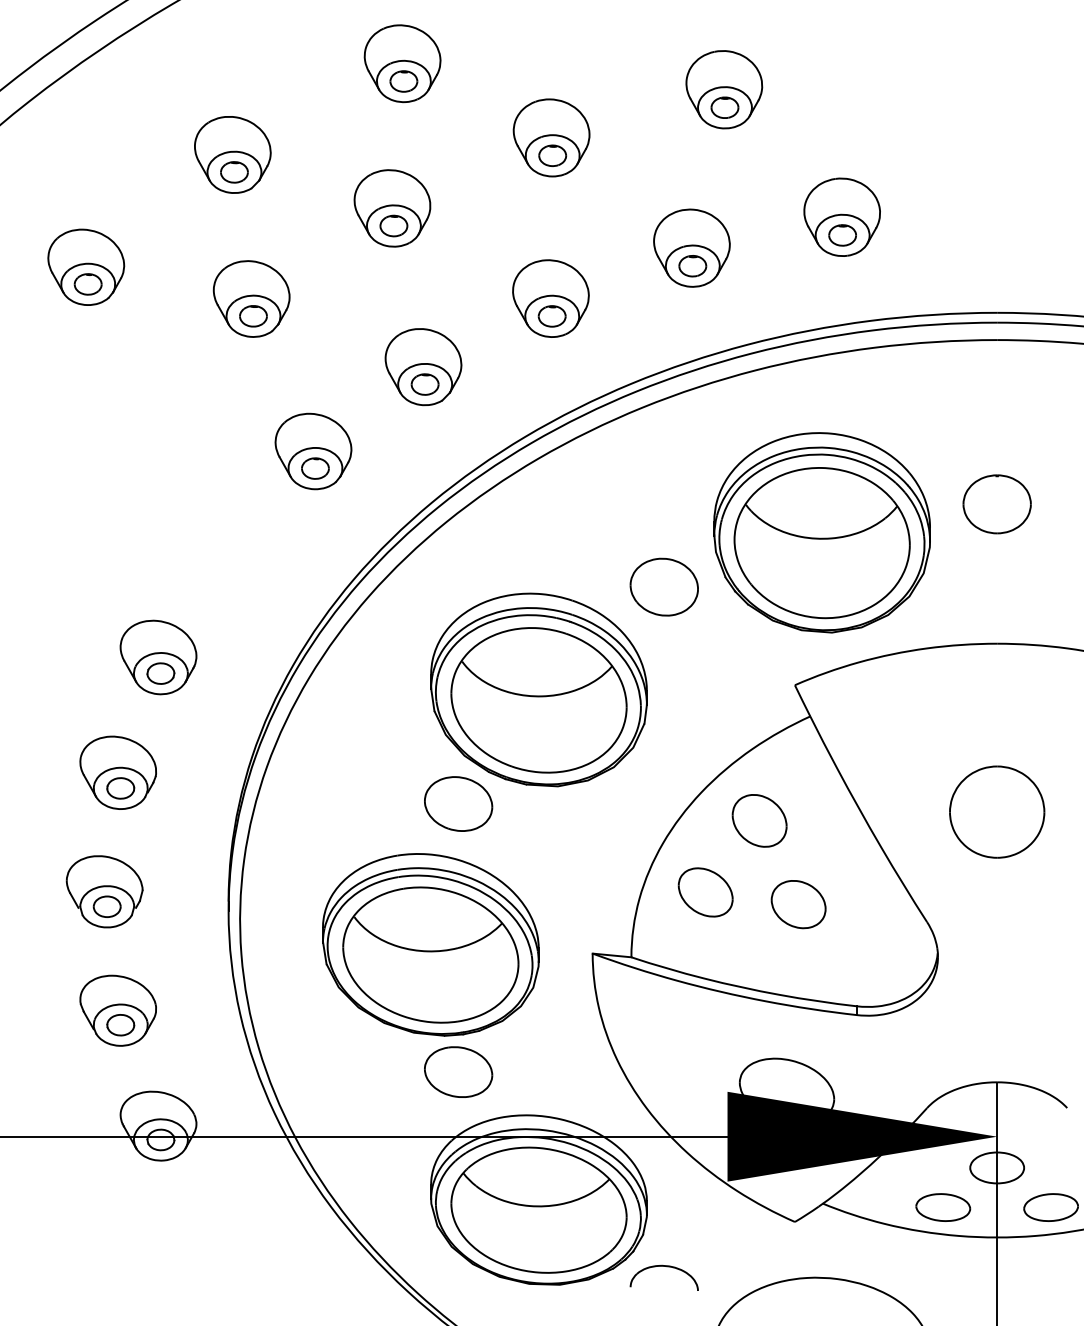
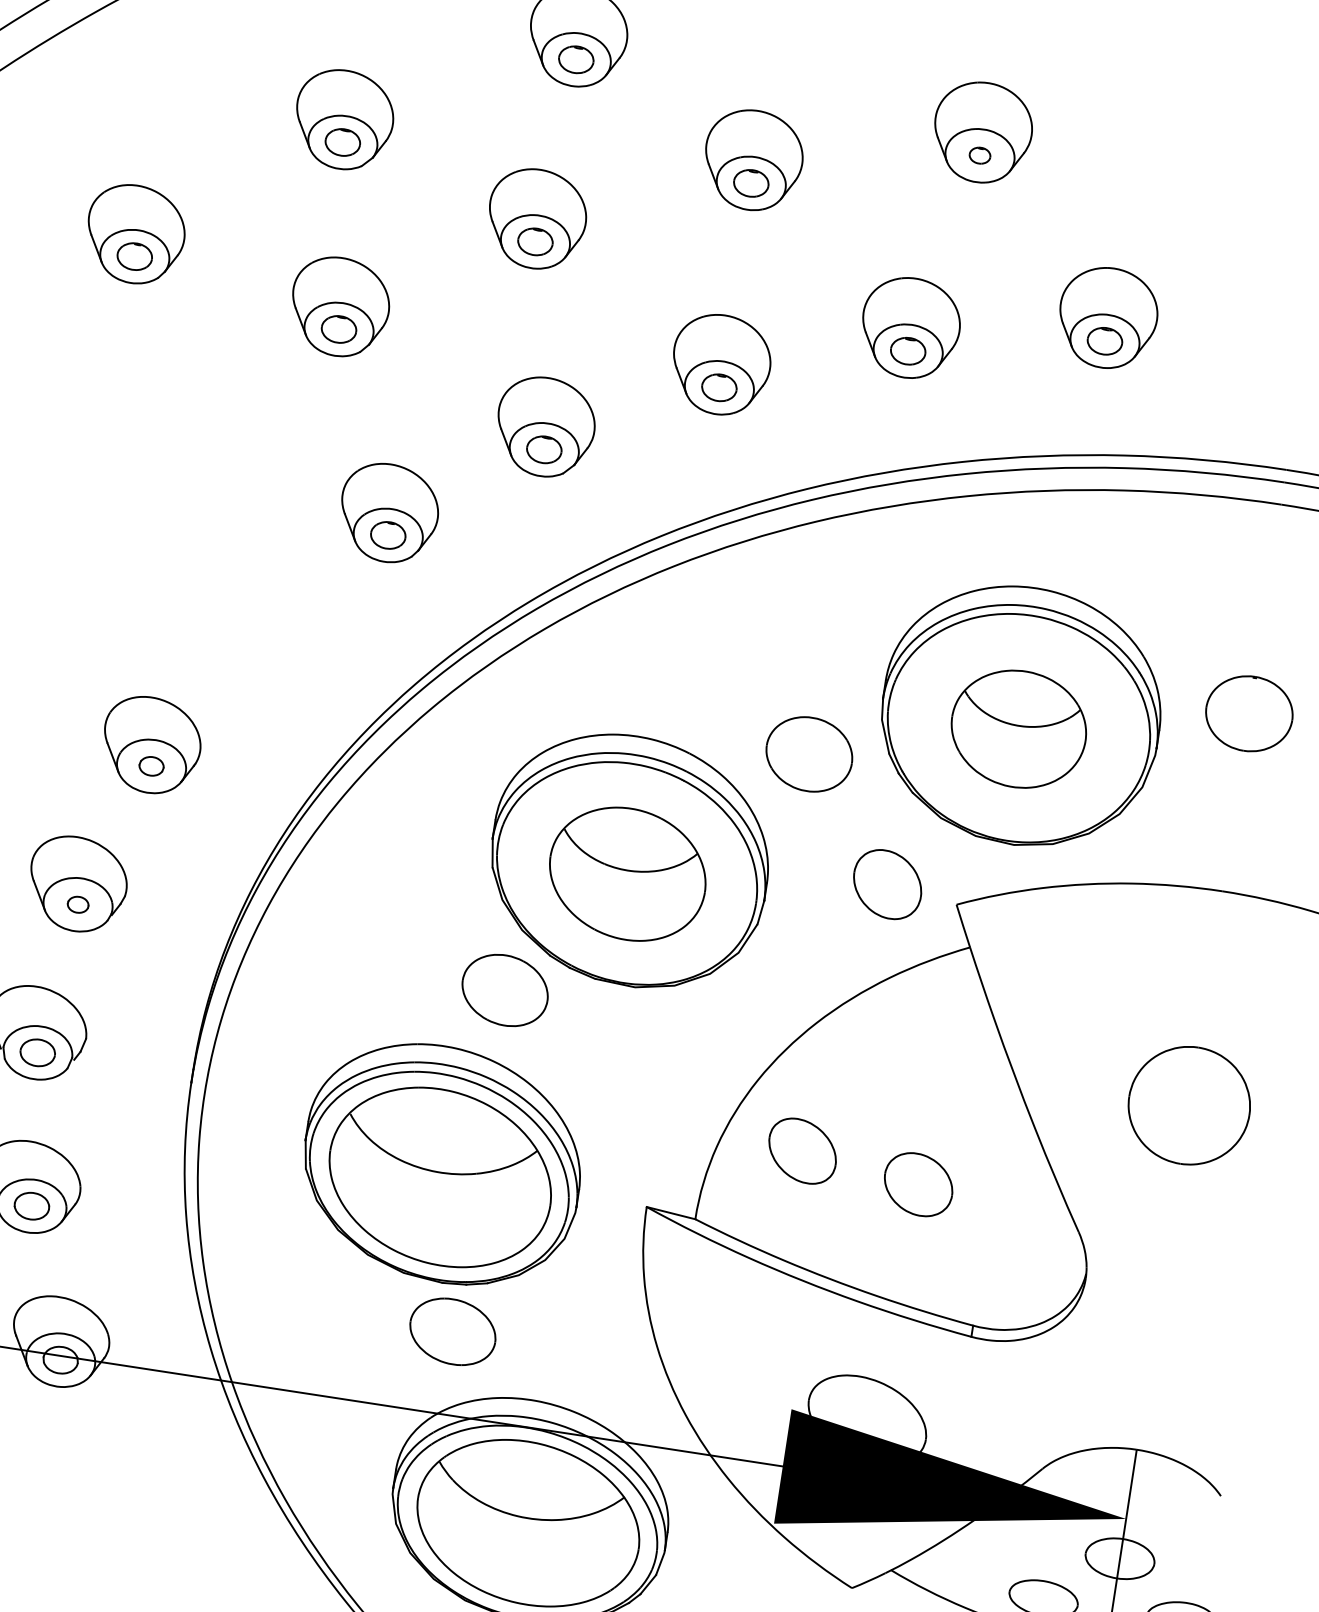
part: (724, 107) -> (979, 155), size x0.6
part: (821, 543) -> (1018, 729), size x0.6
part: (160, 673) -> (151, 766), size x0.7
part: (538, 700) -> (627, 874), size x0.7
part: (120, 788) -> (77, 904), size x0.6
part: (759, 820) -> (887, 884), moved

